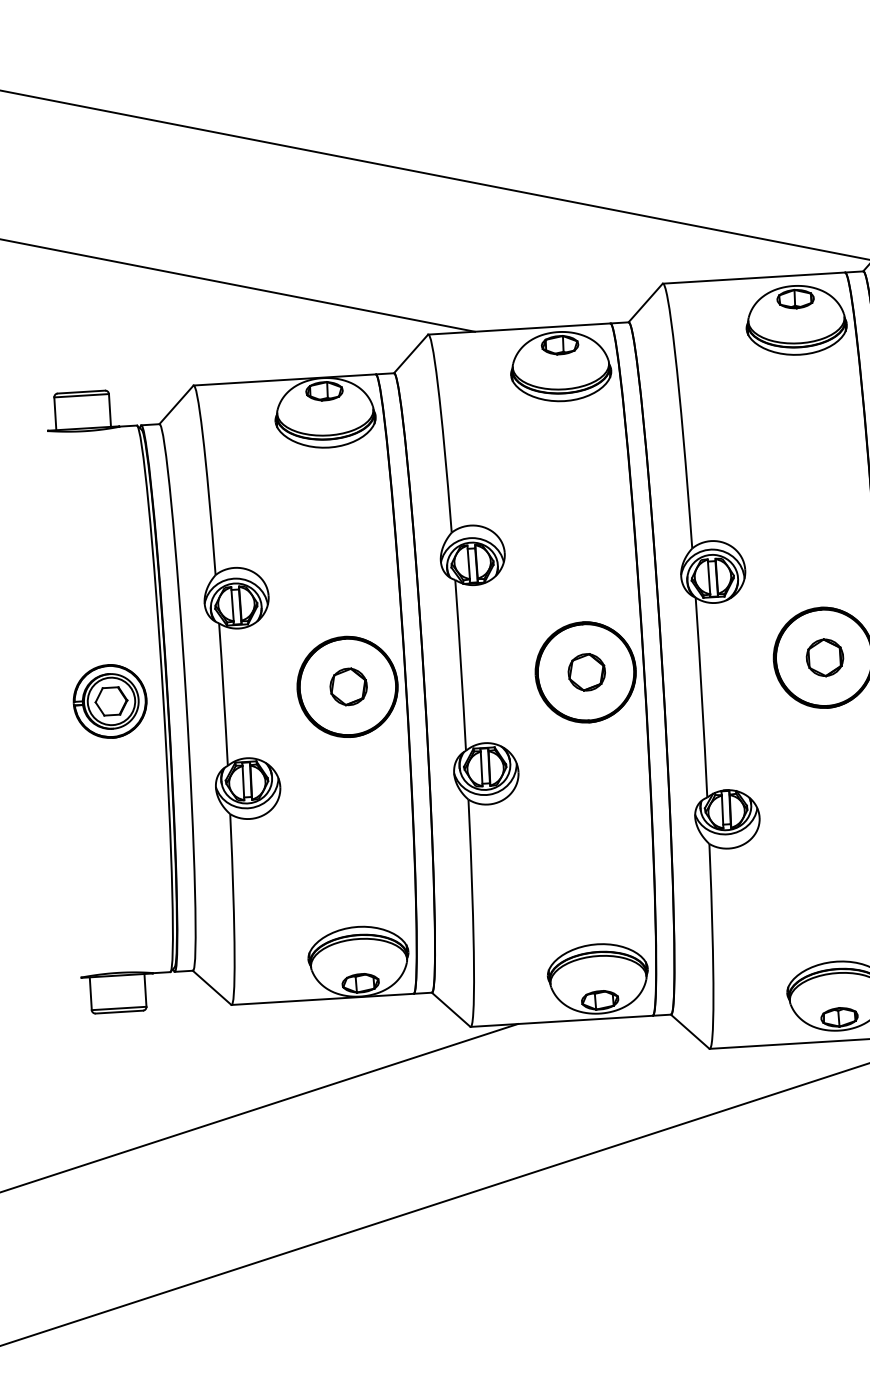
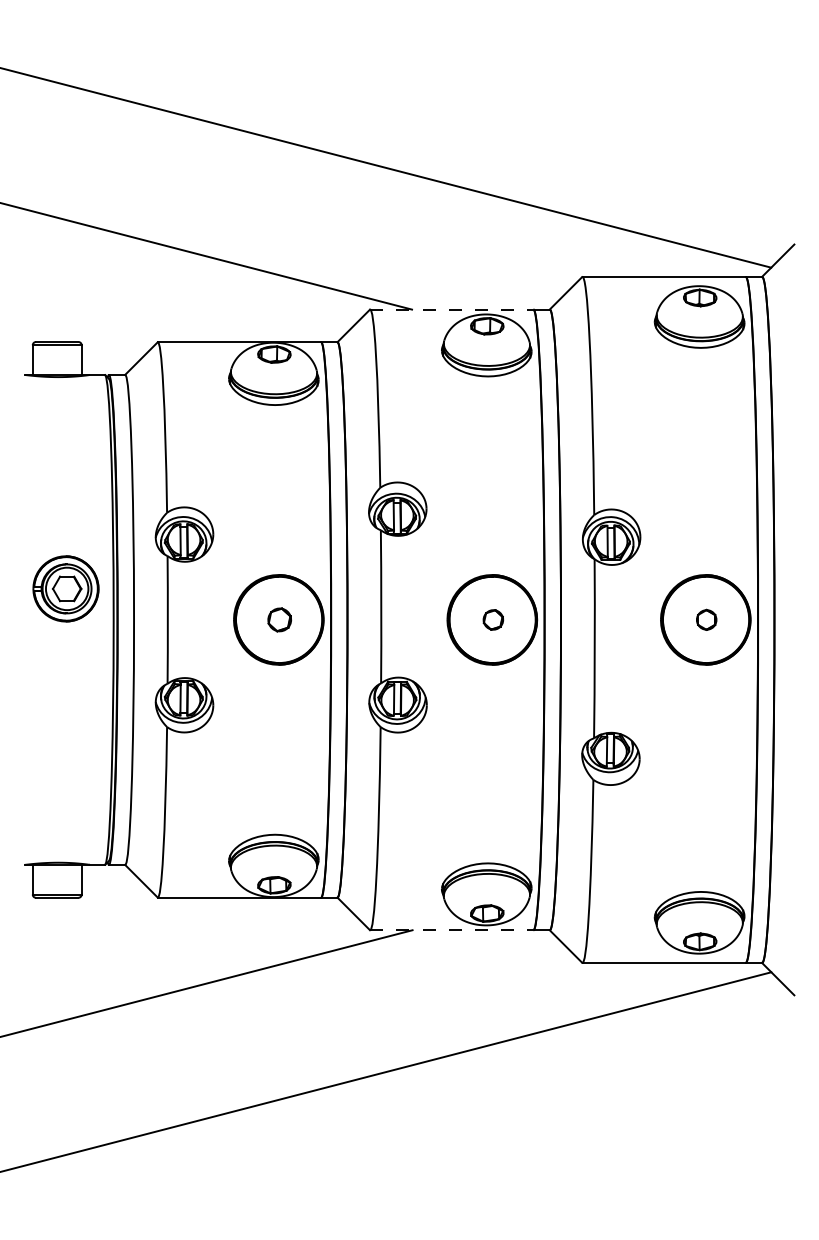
line: (519, 328) -> (451, 309), solid -> dashed
part: (824, 657) -> (706, 619), size x0.6
part: (587, 671) -> (493, 619), size x0.6
part: (348, 686) -> (279, 619), size x0.7
part: (109, 701) -> (65, 588), moved
line: (561, 1021) -> (451, 930), solid -> dashed

